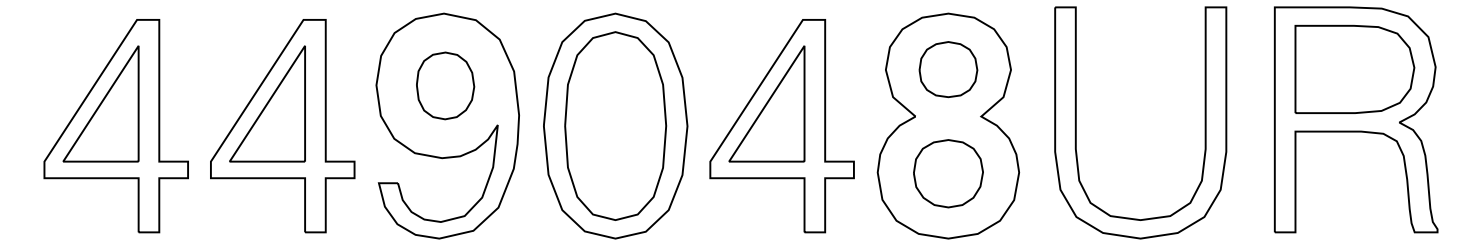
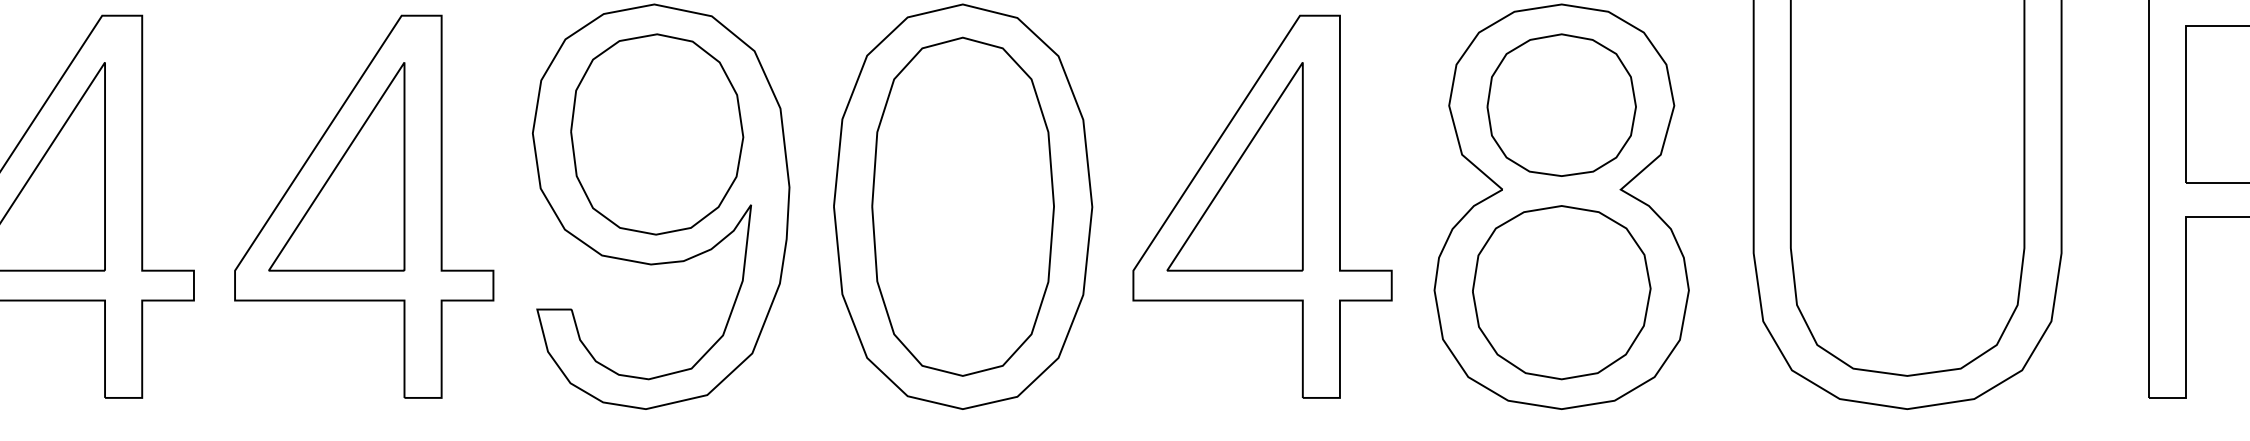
part: (948, 69) -> (1561, 104), size x1.43
part: (445, 85) -> (657, 133), size x1.67
part: (948, 173) -> (1561, 292), size x1.43

